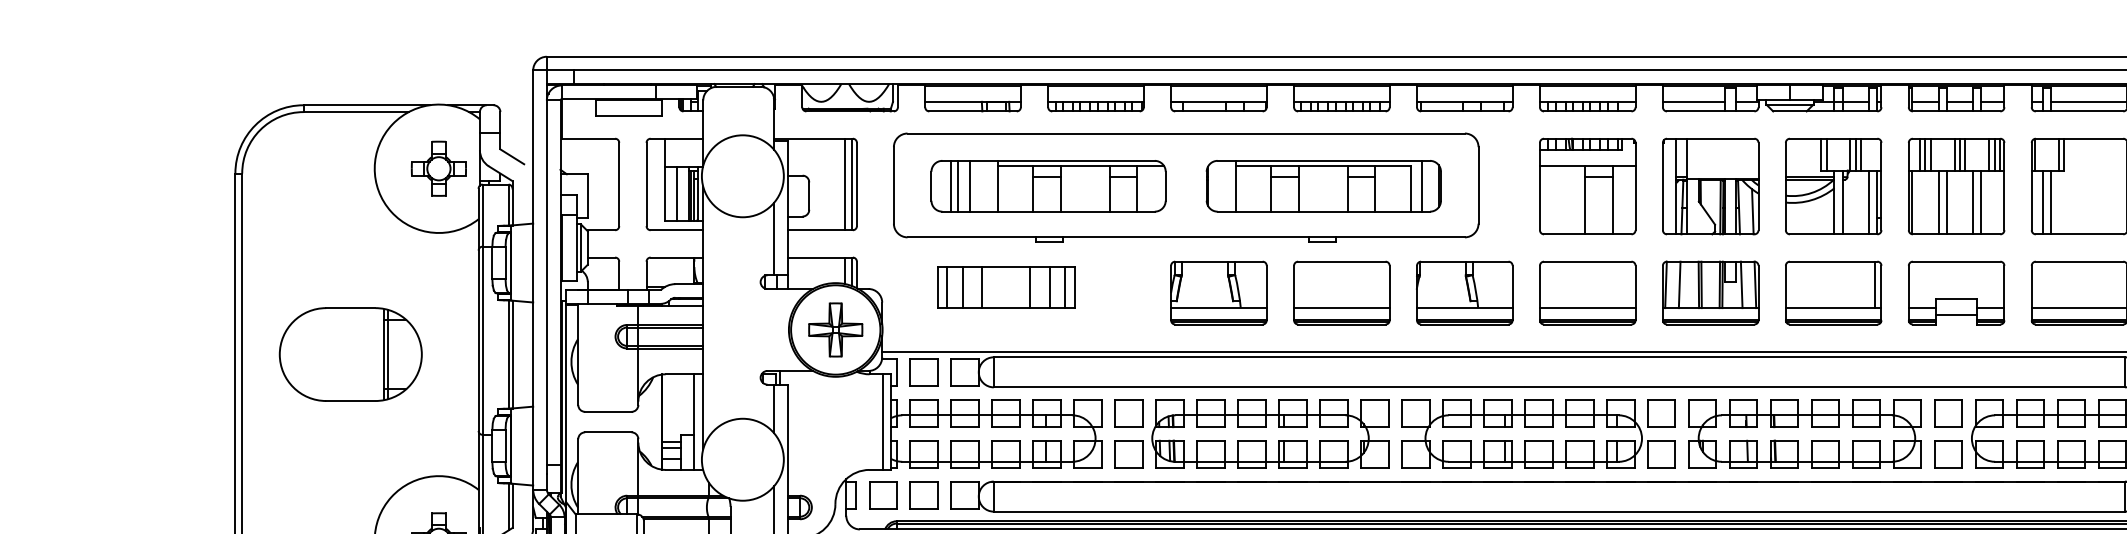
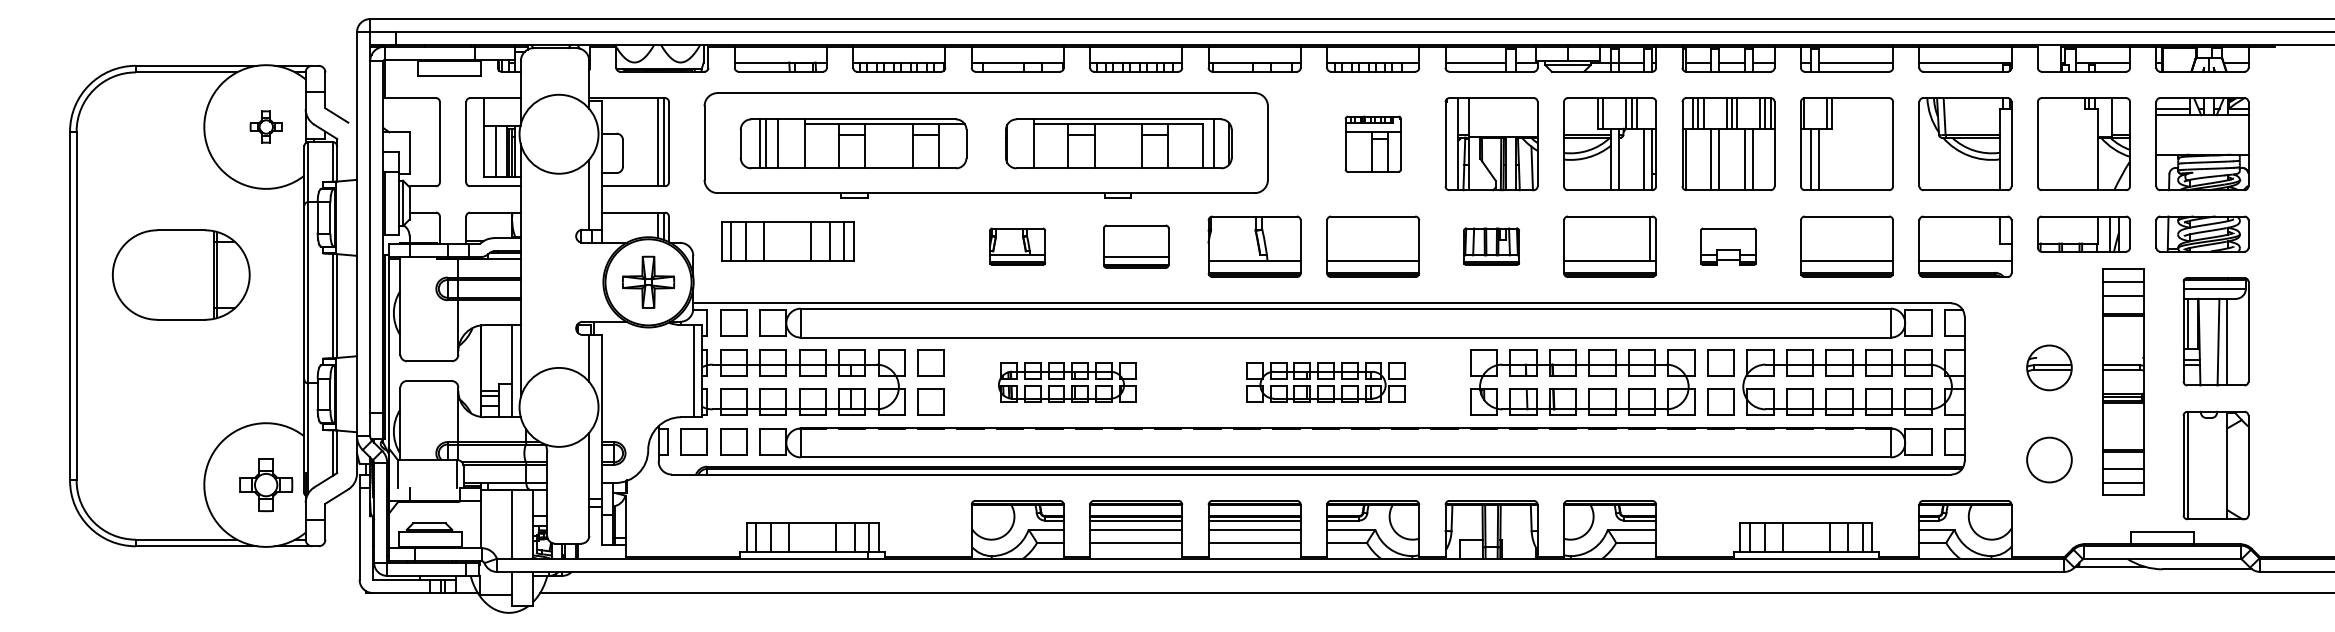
part: (439, 168) -> (266, 126), size x0.6
part: (1588, 186) -> (1373, 144), size x0.6
part: (1005, 287) -> (787, 241), moved
part: (1218, 292) -> (1017, 246), size x0.6
part: (1342, 292) -> (1136, 246), size x0.7
part: (1710, 292) -> (1491, 246), size x0.6
part: (1956, 292) -> (1728, 246), size x0.6
part: (350, 353) -> (180, 274), moved
part: (1269, 433) -> (1066, 382), size x0.6
part: (1538, 433) -> (1325, 382), size x0.6

